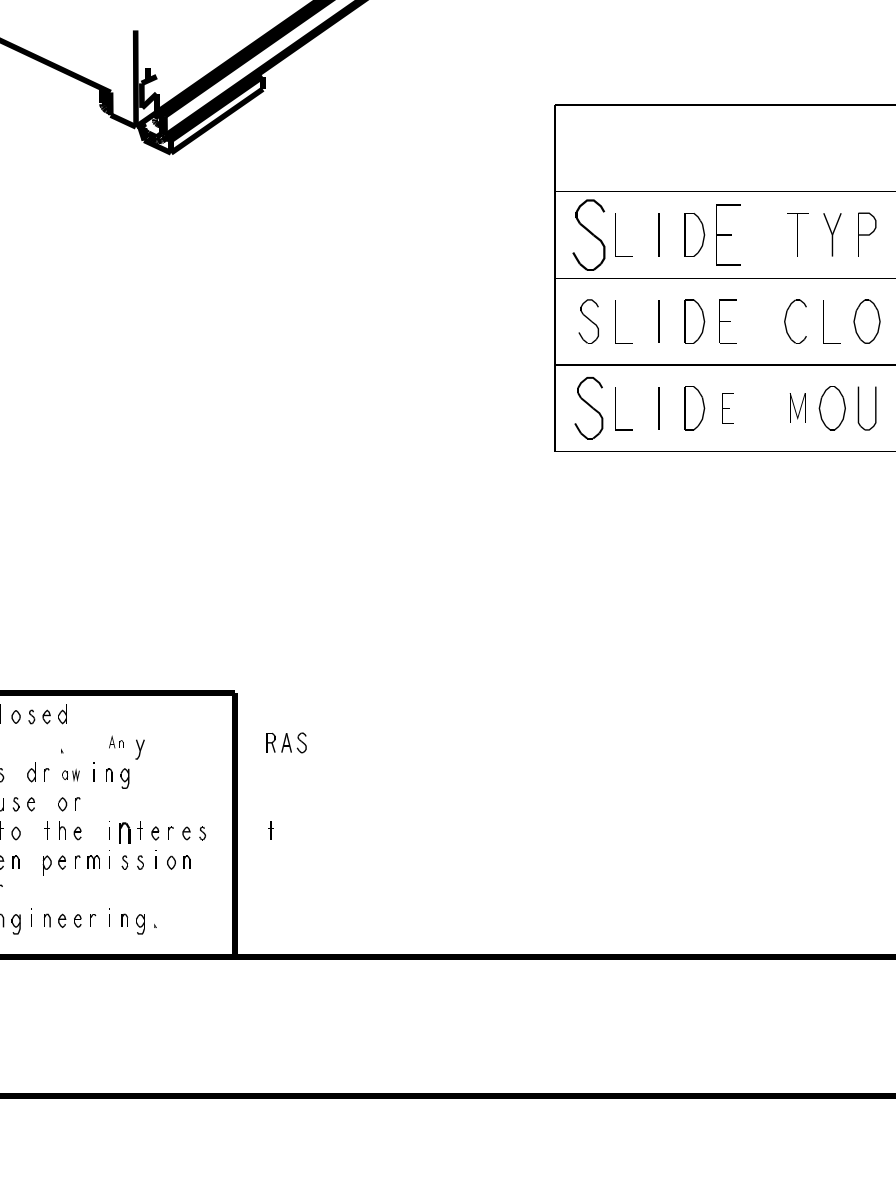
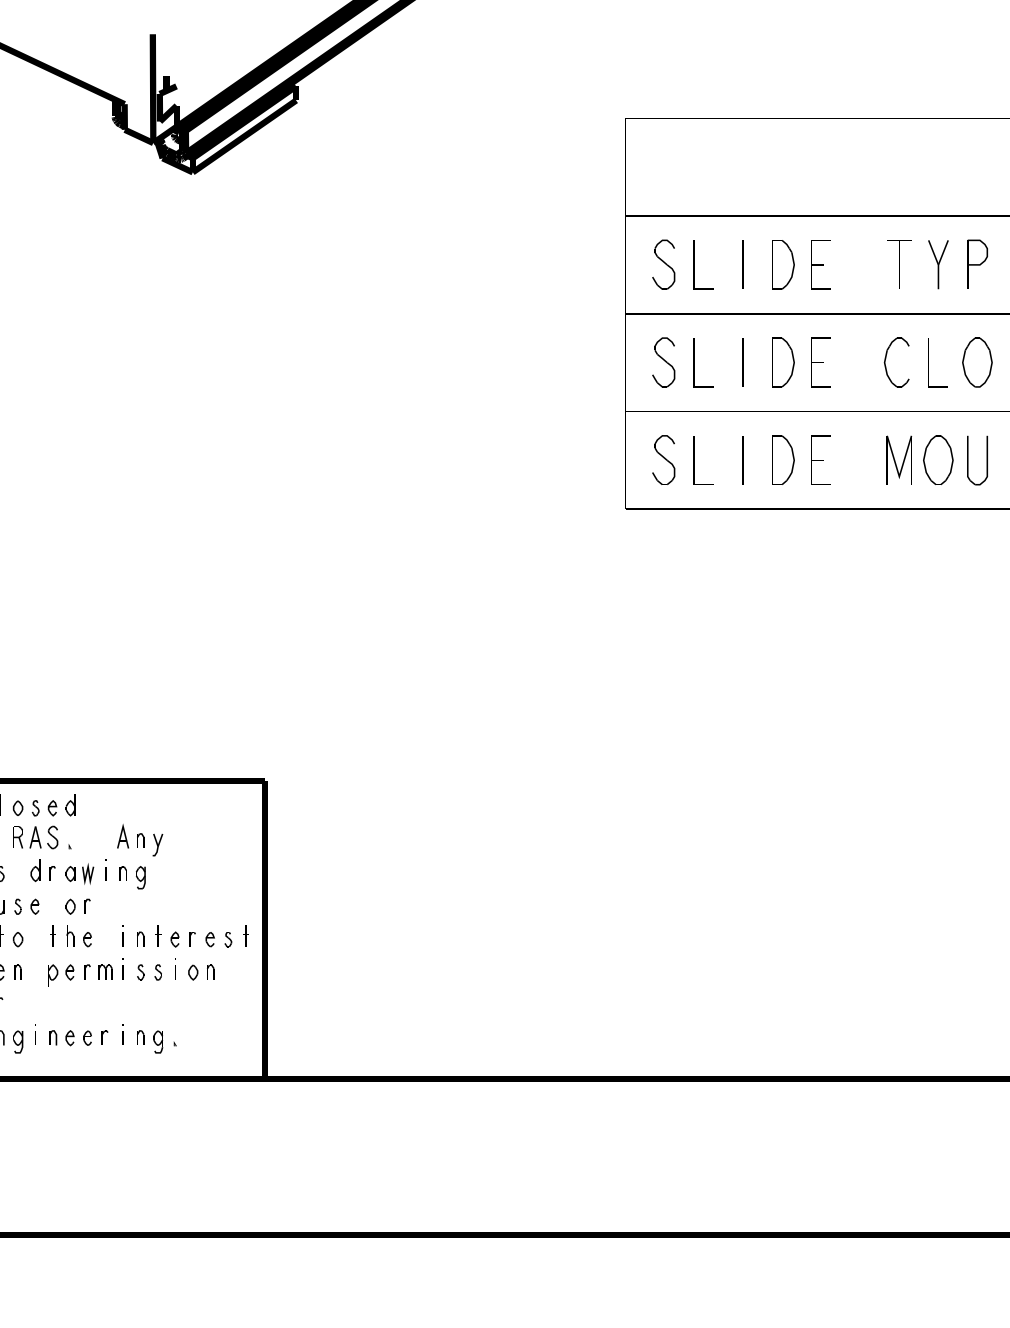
part: (588, 234) -> (663, 264), size x0.62
part: (727, 234) -> (820, 264), size x0.71
part: (797, 407) -> (899, 459), size x1.43
part: (588, 408) -> (663, 460), size x0.71
part: (727, 408) -> (820, 460), size x1.43
part: (116, 741) -> (131, 835), size x1.67
part: (286, 742) -> (35, 837), moved
part: (70, 774) -> (79, 873), size x1.43
part: (270, 830) -> (245, 936), moved
part: (124, 832) -> (140, 938), size x0.62

